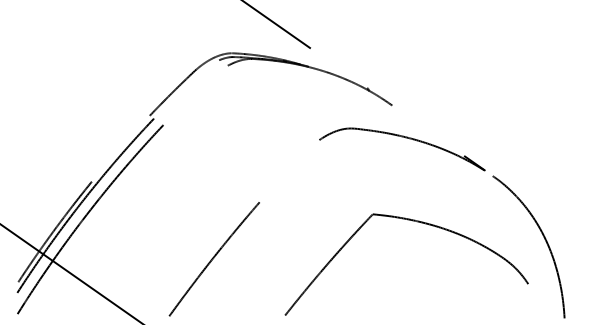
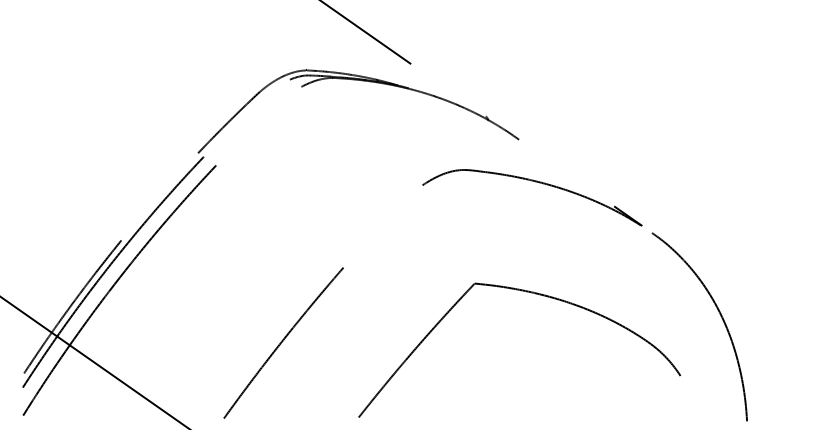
part: (412, 221) -> (527, 293), moved

